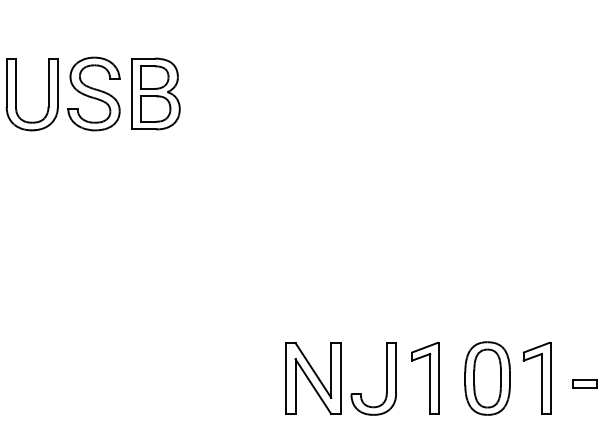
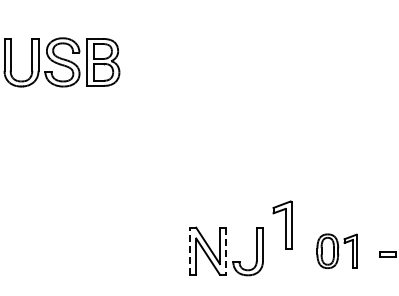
line: (286, 377) -> (190, 250), solid -> dashed
part: (425, 377) -> (282, 224), moved
line: (341, 378) -> (226, 251), solid -> dashed
part: (508, 378) -> (337, 251), size x0.7

